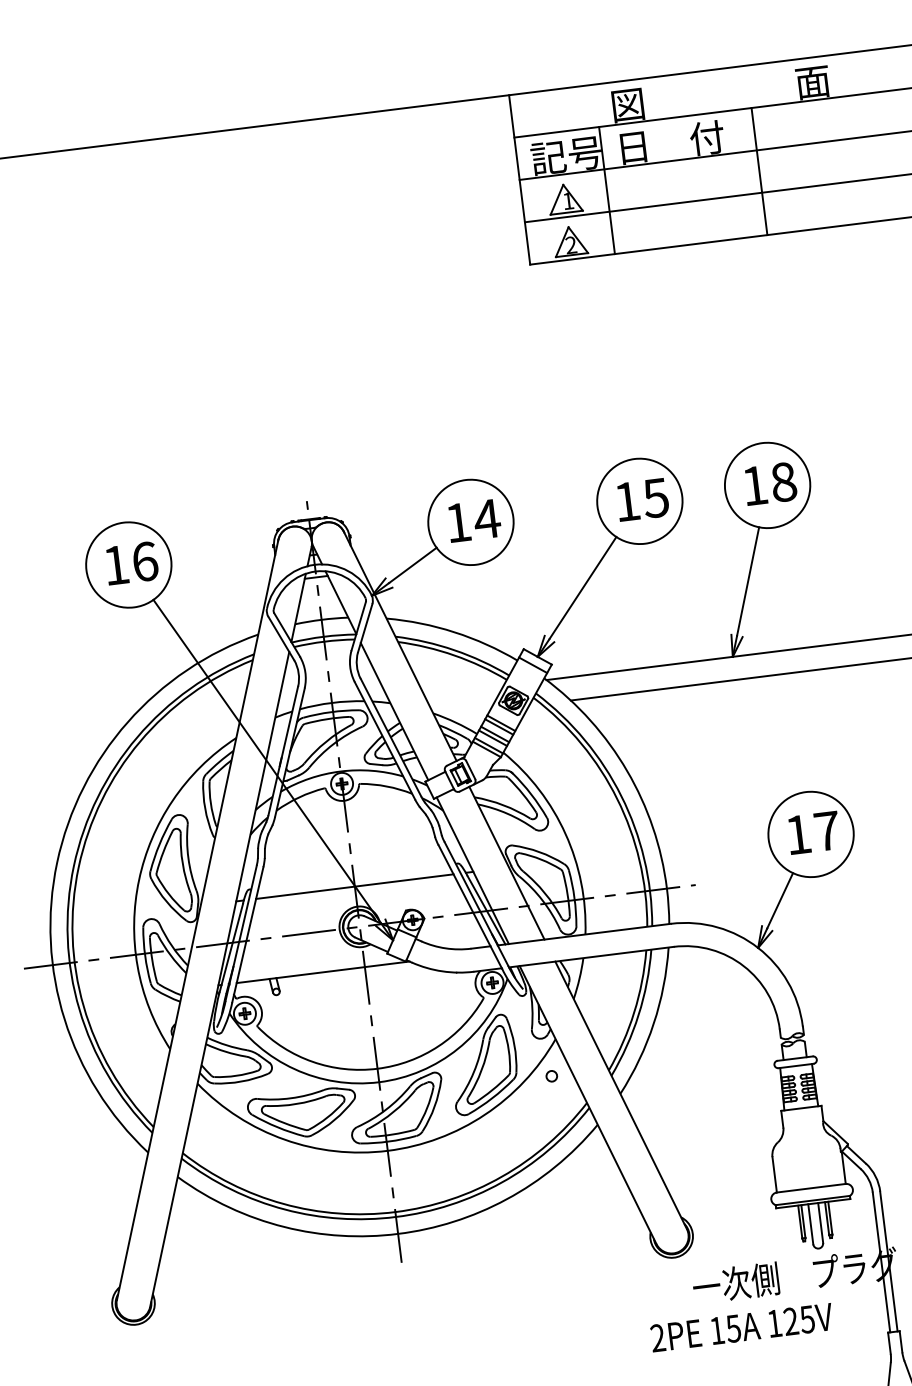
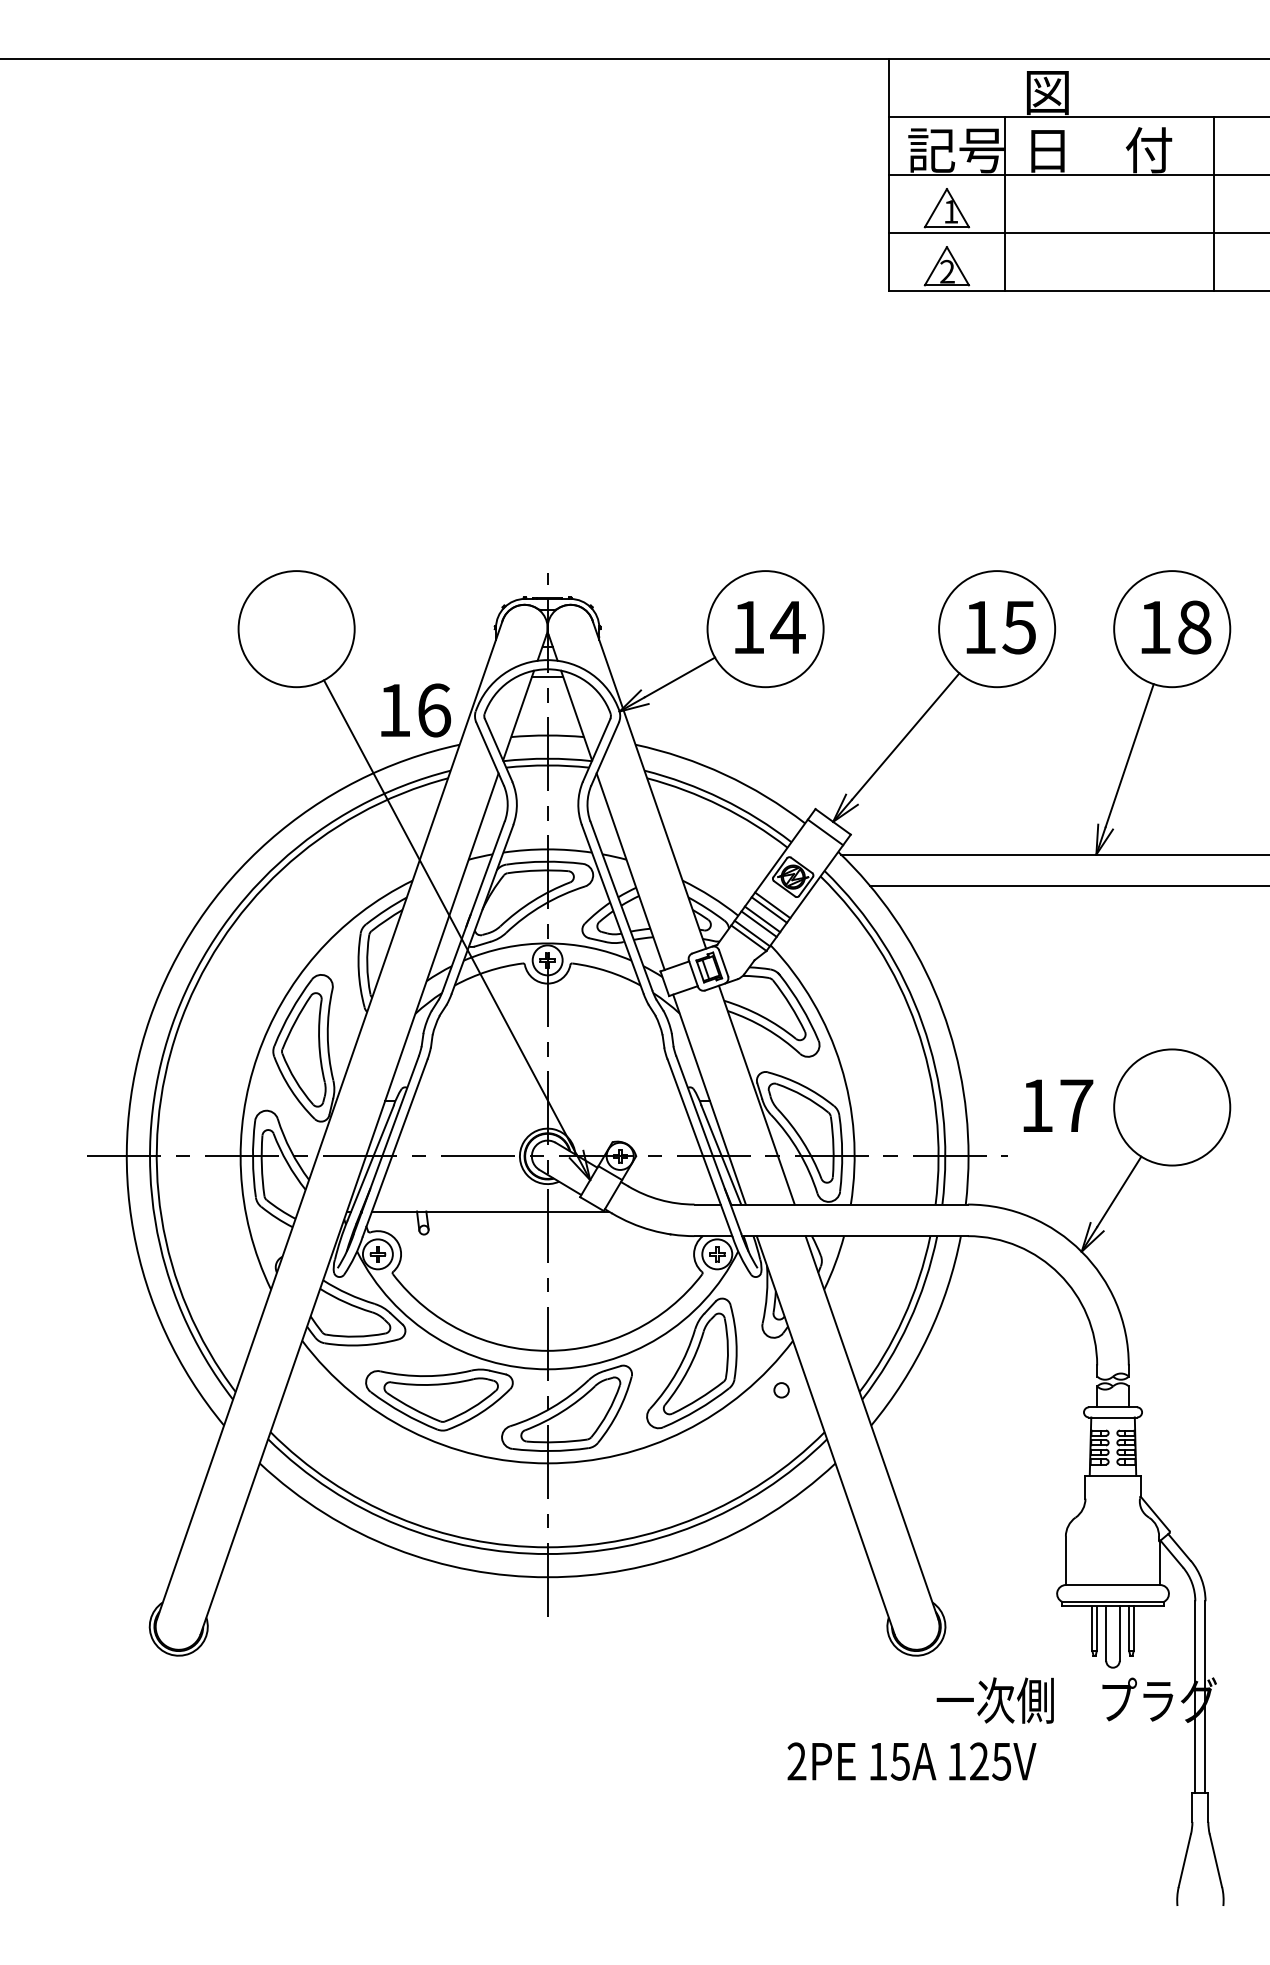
text: (132, 563) -> (416, 710), moved
text: (814, 832) -> (1058, 1105), moved
line: (354, 886) -> (547, 1101), removed
text: (741, 1327) -> (911, 1761), moved

